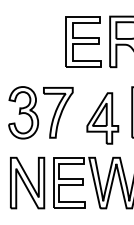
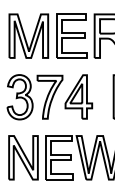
part: (33, 41) -> (28, 35), added
part: (102, 118) -> (78, 97), moved

